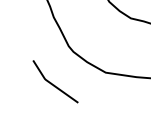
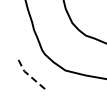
line: (50, 83) -> (27, 74), solid -> dashed

